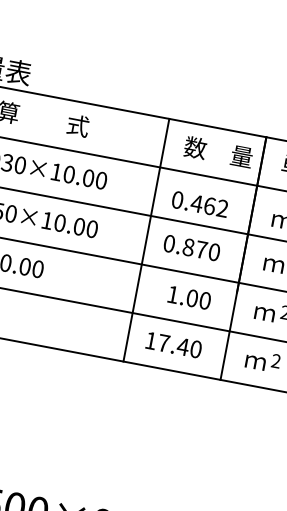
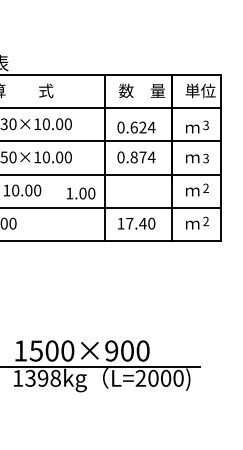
text: (209, 205) -> (142, 127), 0.462 -> 0.624
text: (213, 252) -> (151, 157), 0.870 -> 0.874
text: (190, 297) -> (81, 193), moved

